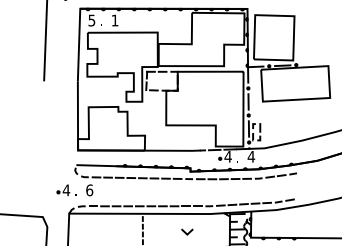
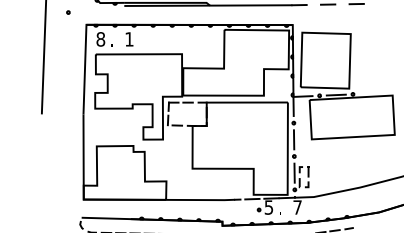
text: (91, 20) -> (100, 39), 5 -> 8
text: (227, 156) -> (268, 207), 4 -> 5
text: (251, 156) -> (297, 207), 4 -> 7

